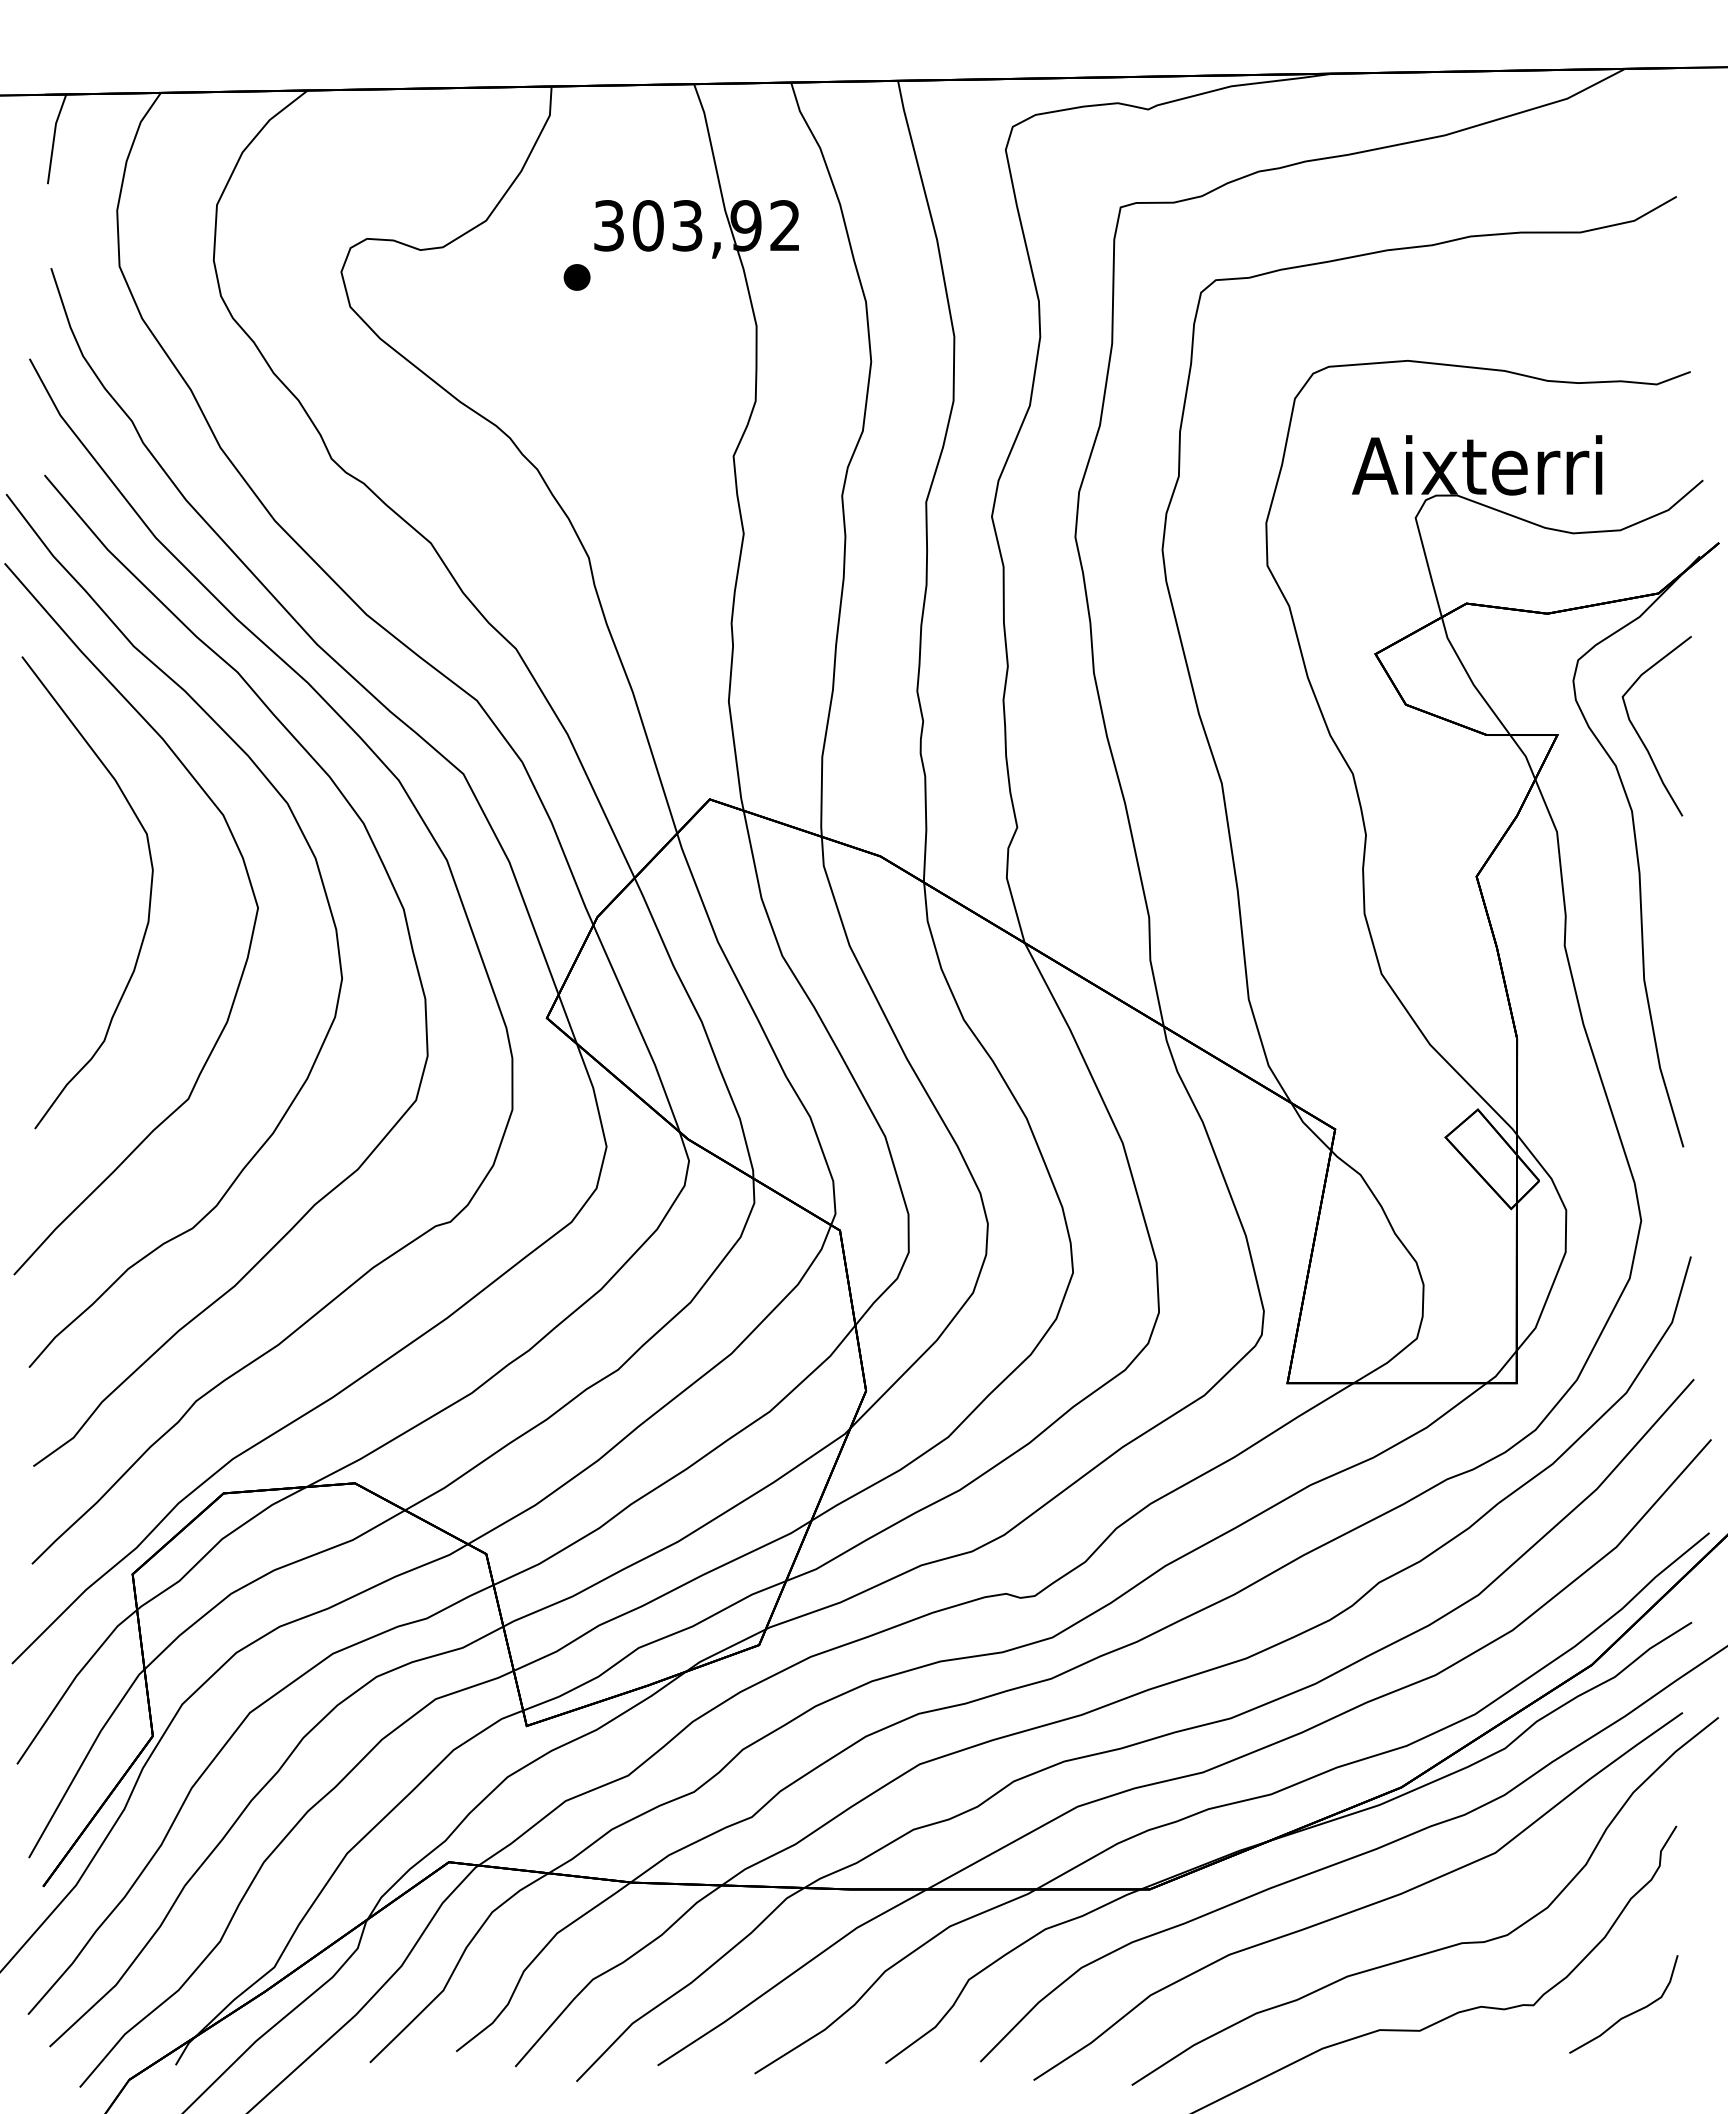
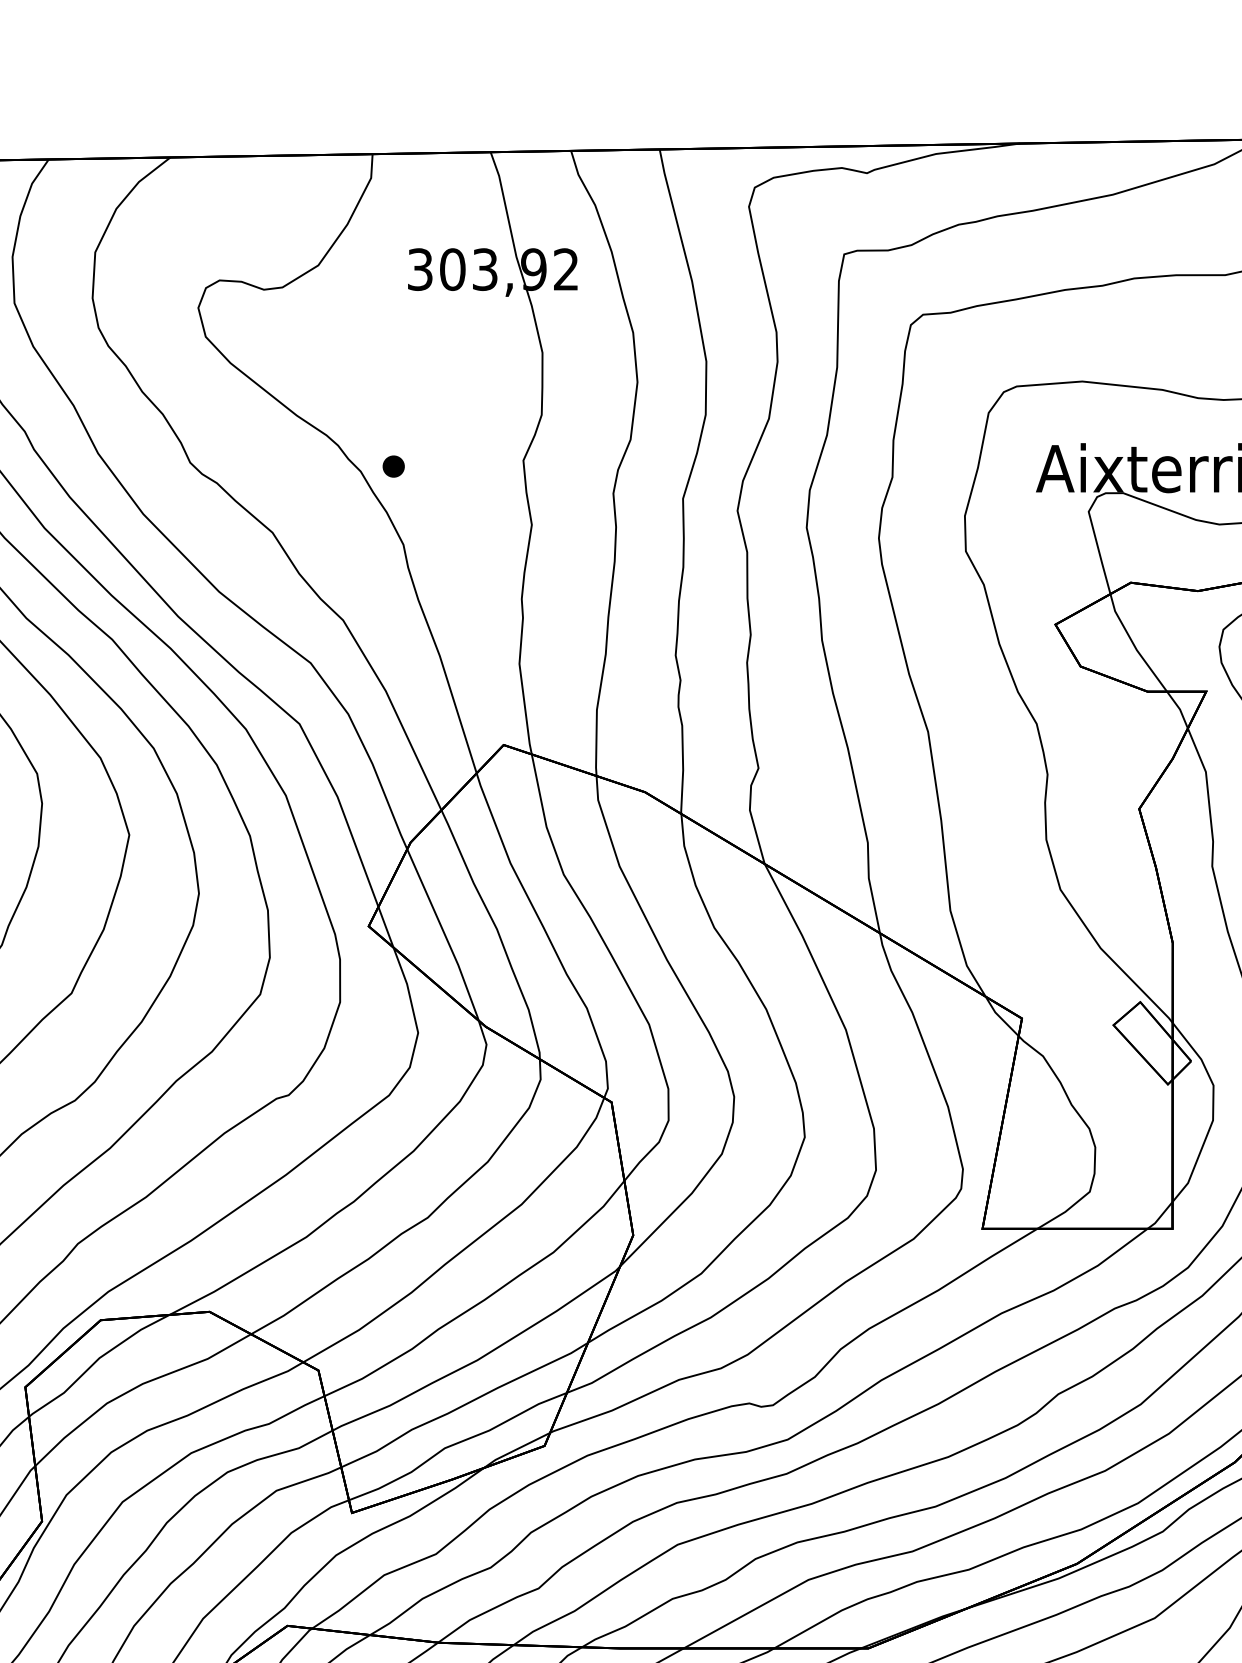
part: (576, 277) -> (393, 466), moved

